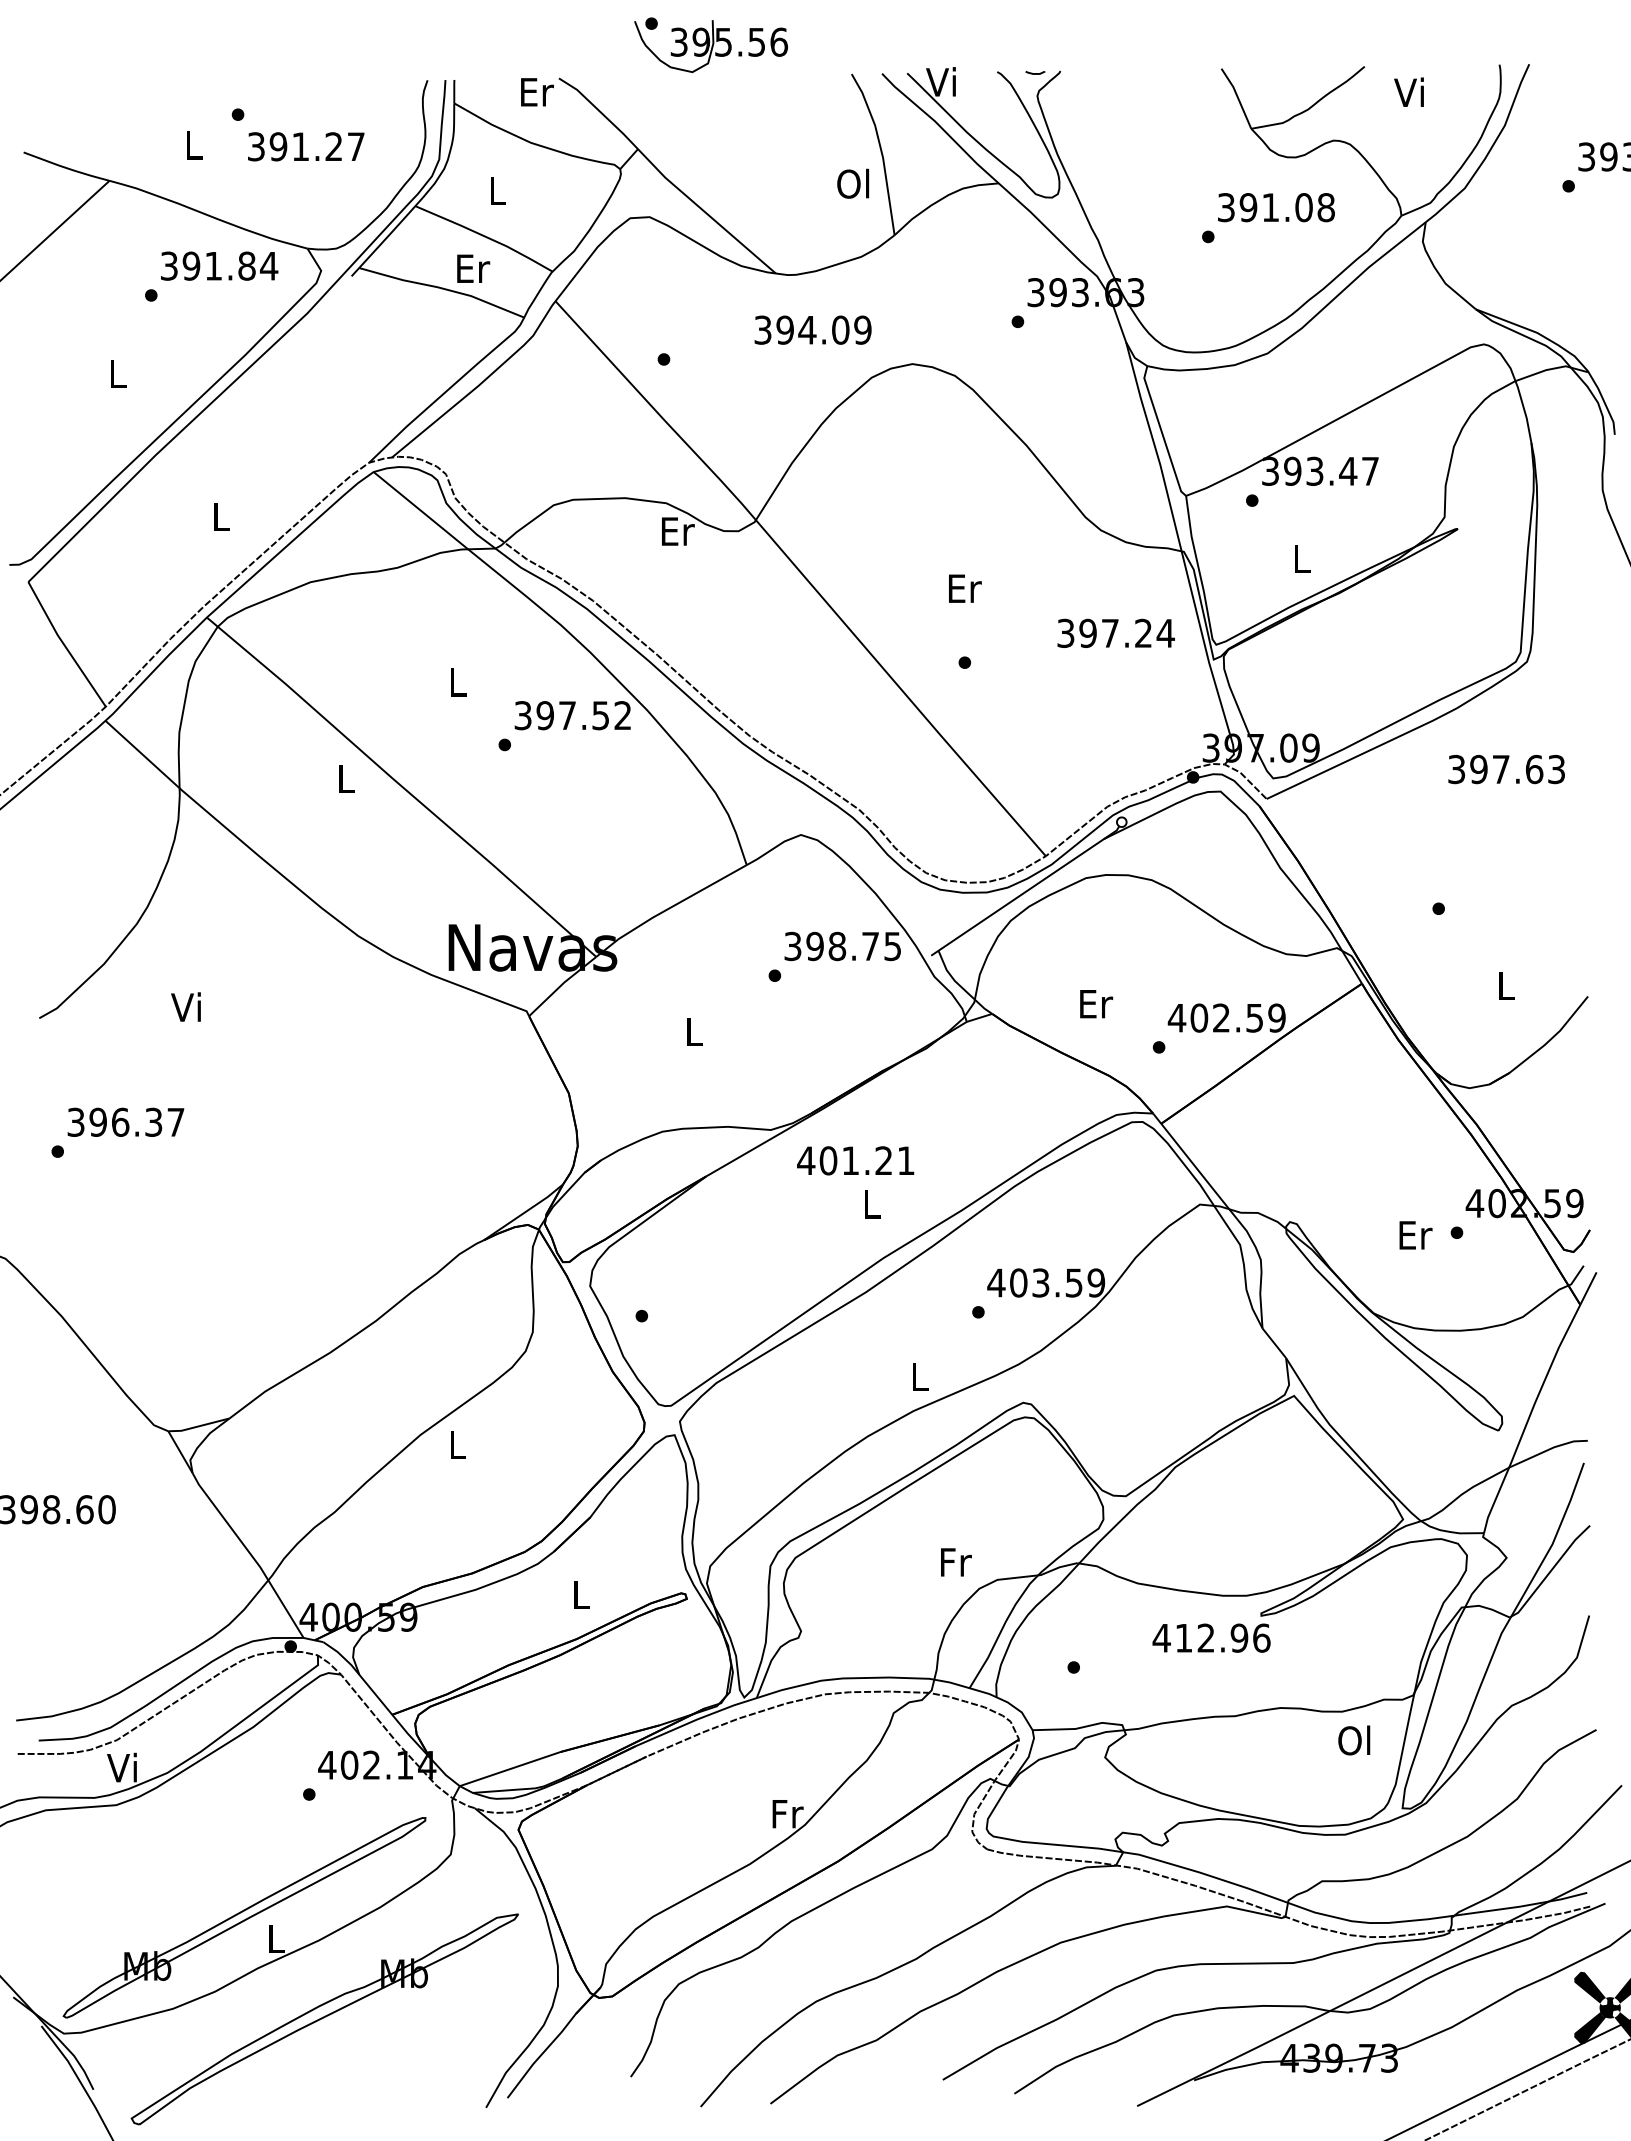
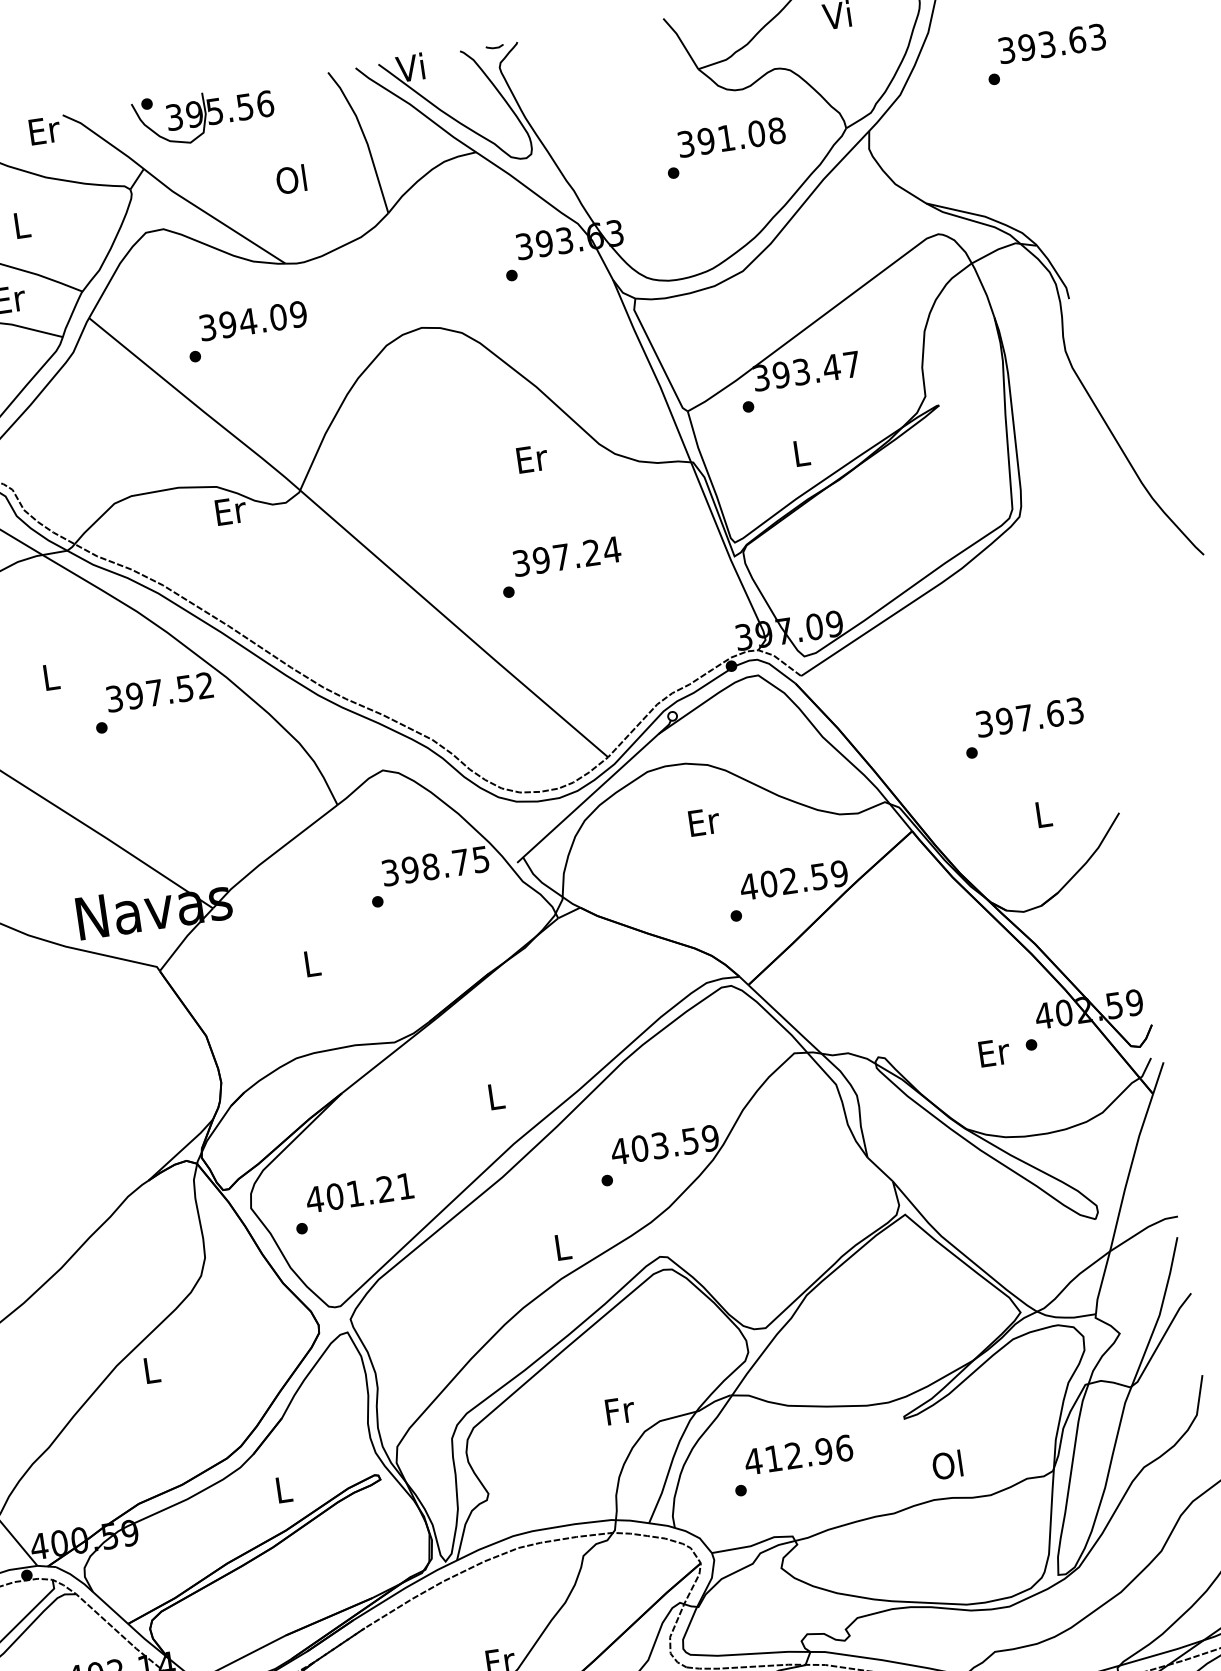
part: (710, 45) -> (203, 116), moved
text: (853, 183) -> (291, 179), moved
text: (812, 329) -> (252, 320), moved
text: (965, 588) -> (532, 458), moved
text: (1115, 632) -> (566, 555), moved
text: (1506, 769) -> (1029, 717), moved
text: (1096, 1004) -> (704, 822), moved
text: (855, 1160) -> (359, 1192), moved
text: (1211, 1637) -> (798, 1454), moved
text: (1354, 1740) -> (947, 1465), moved

